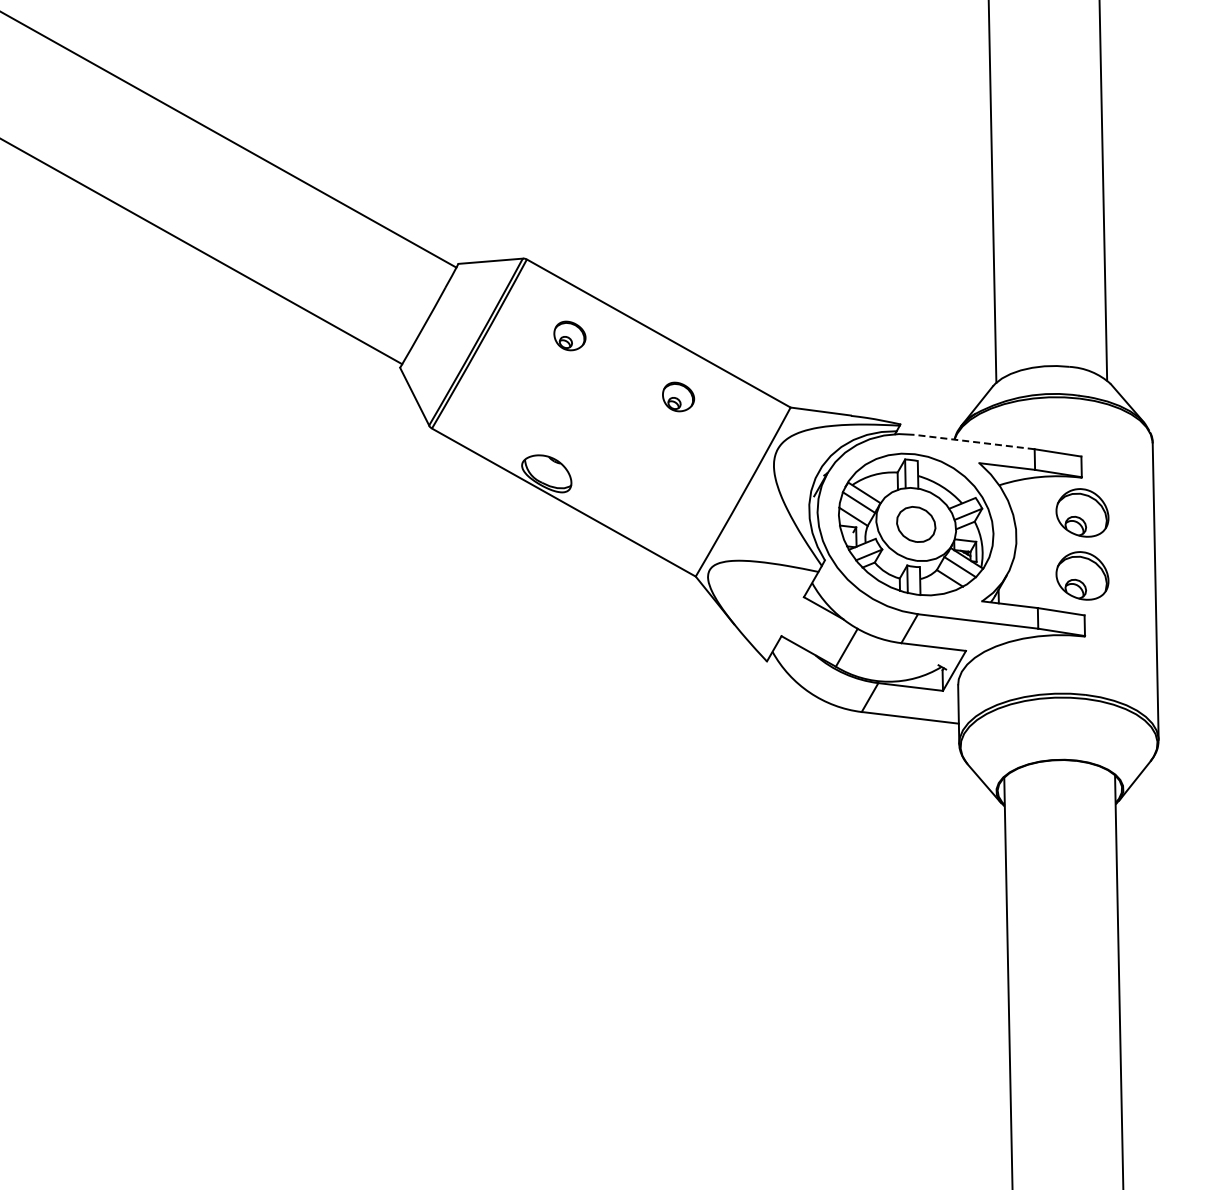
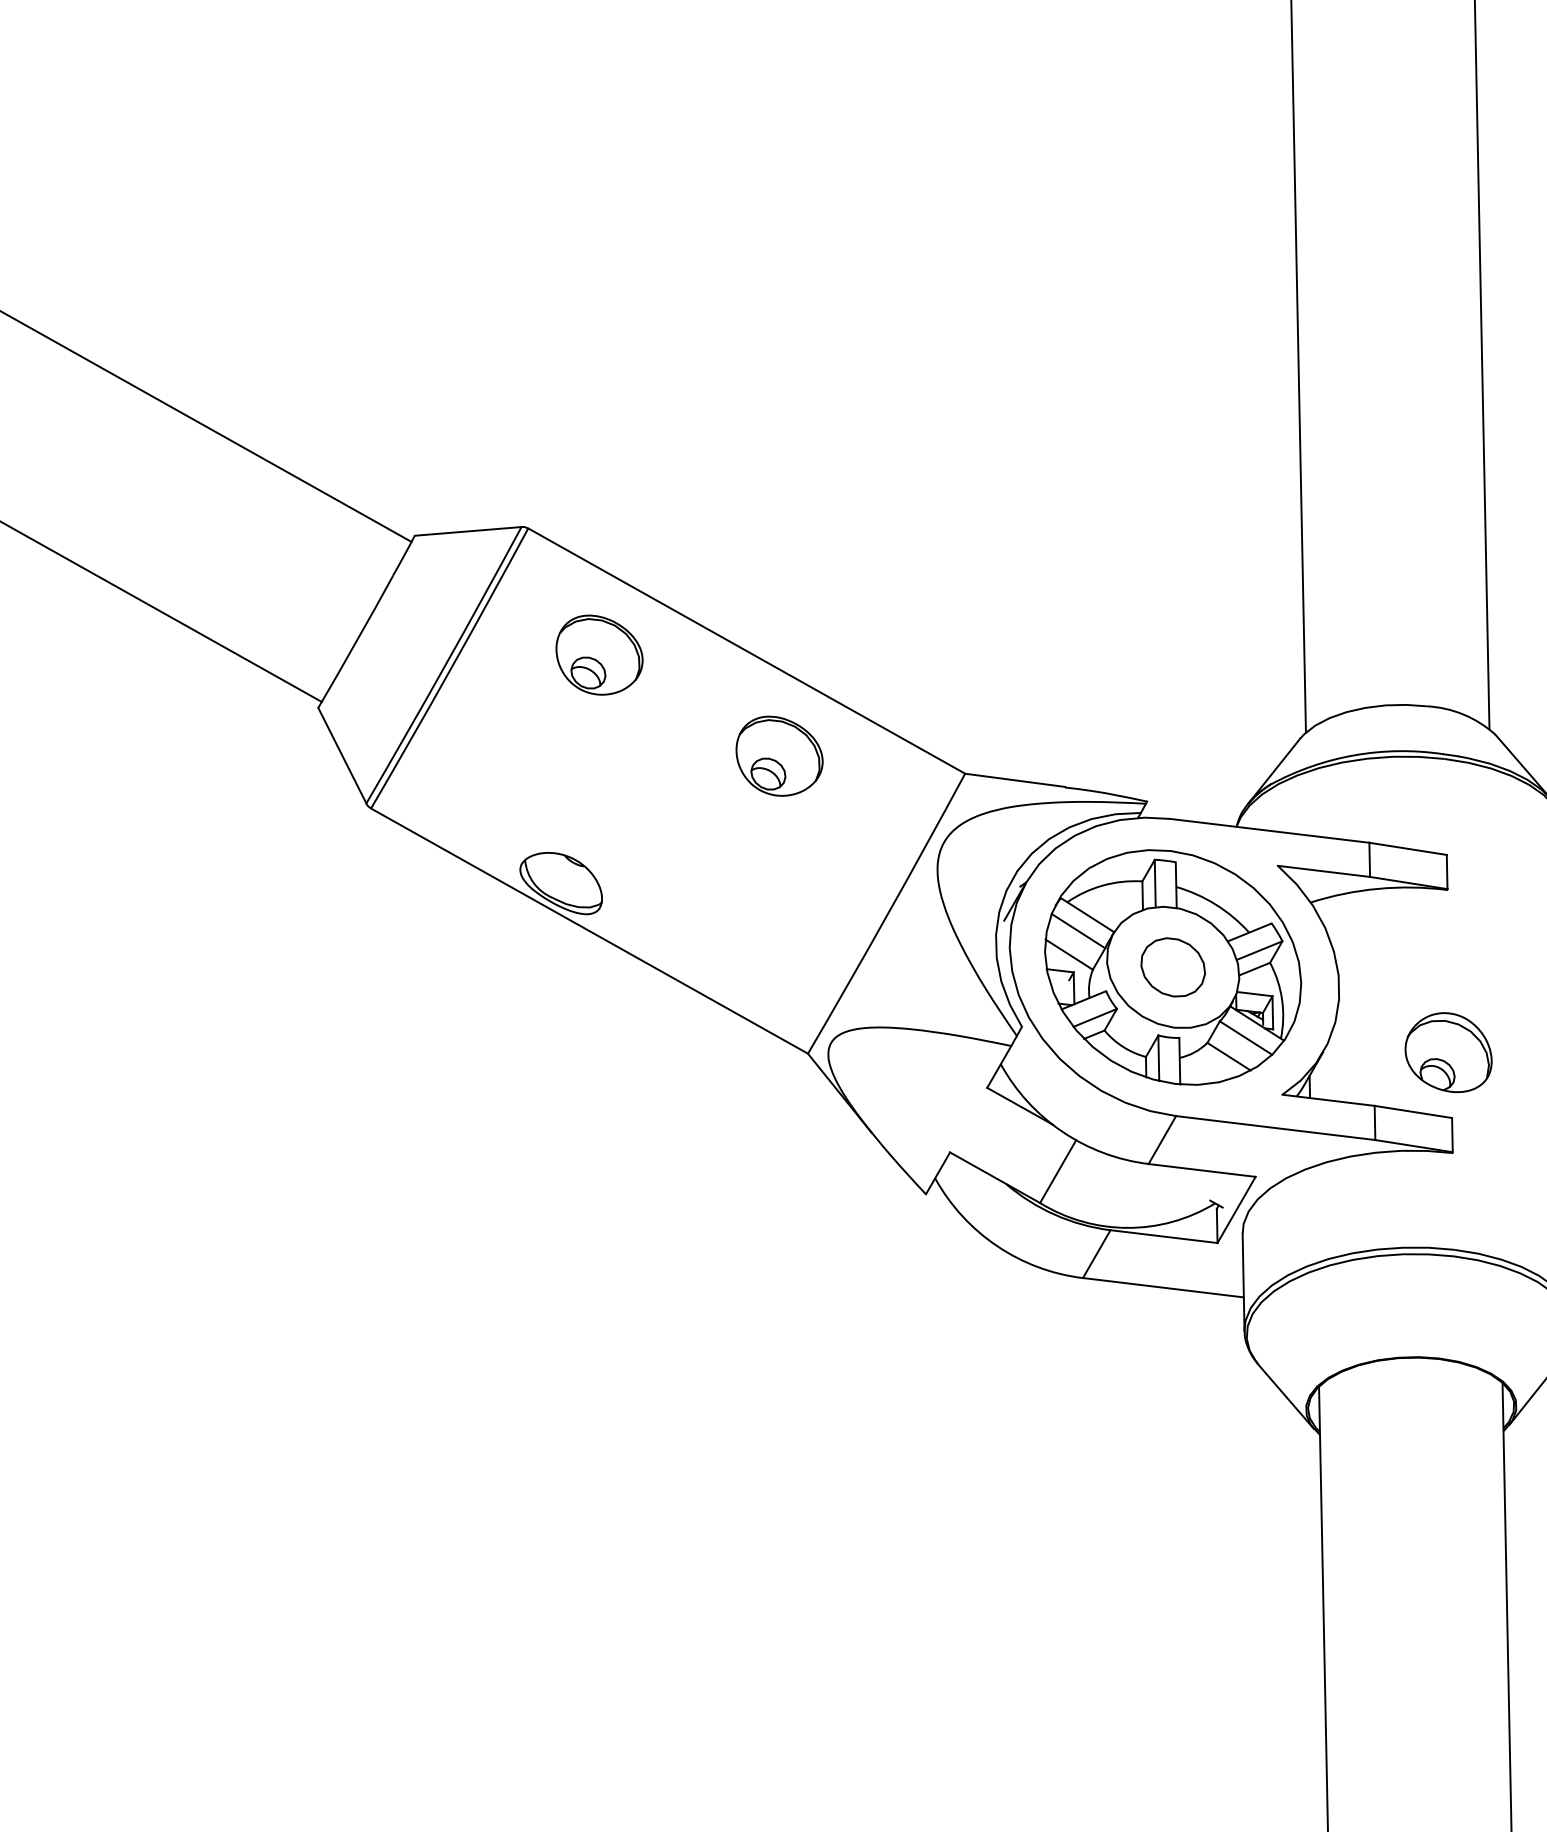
part: (569, 335) -> (598, 654), size x1.67
part: (678, 396) -> (779, 755), size x1.67
line: (974, 442) -> (1269, 831), dashed -> solid
part: (1082, 512) -> (1448, 947), removed

